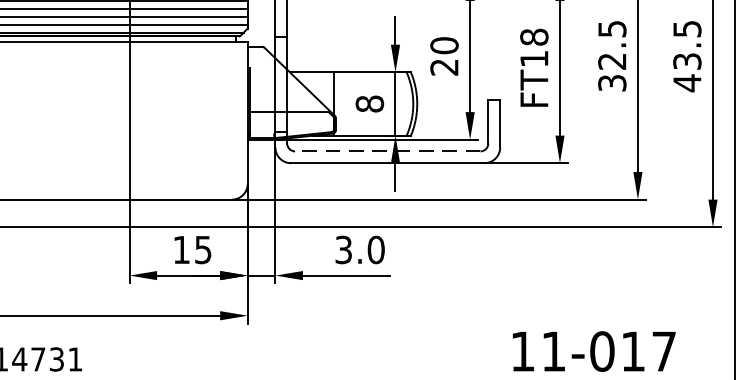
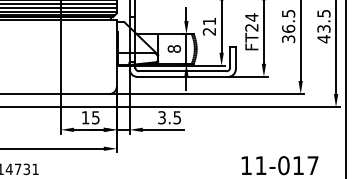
text: (444, 45) -> (209, 21), 20 -> 21
text: (533, 47) -> (251, 22), FT18 -> FT24
text: (612, 60) -> (288, 28), 32.5 -> 36.5
line: (387, 151) -> (182, 71), dashed -> solid
text: (376, 249) -> (177, 117), 3.0 -> 3.5

